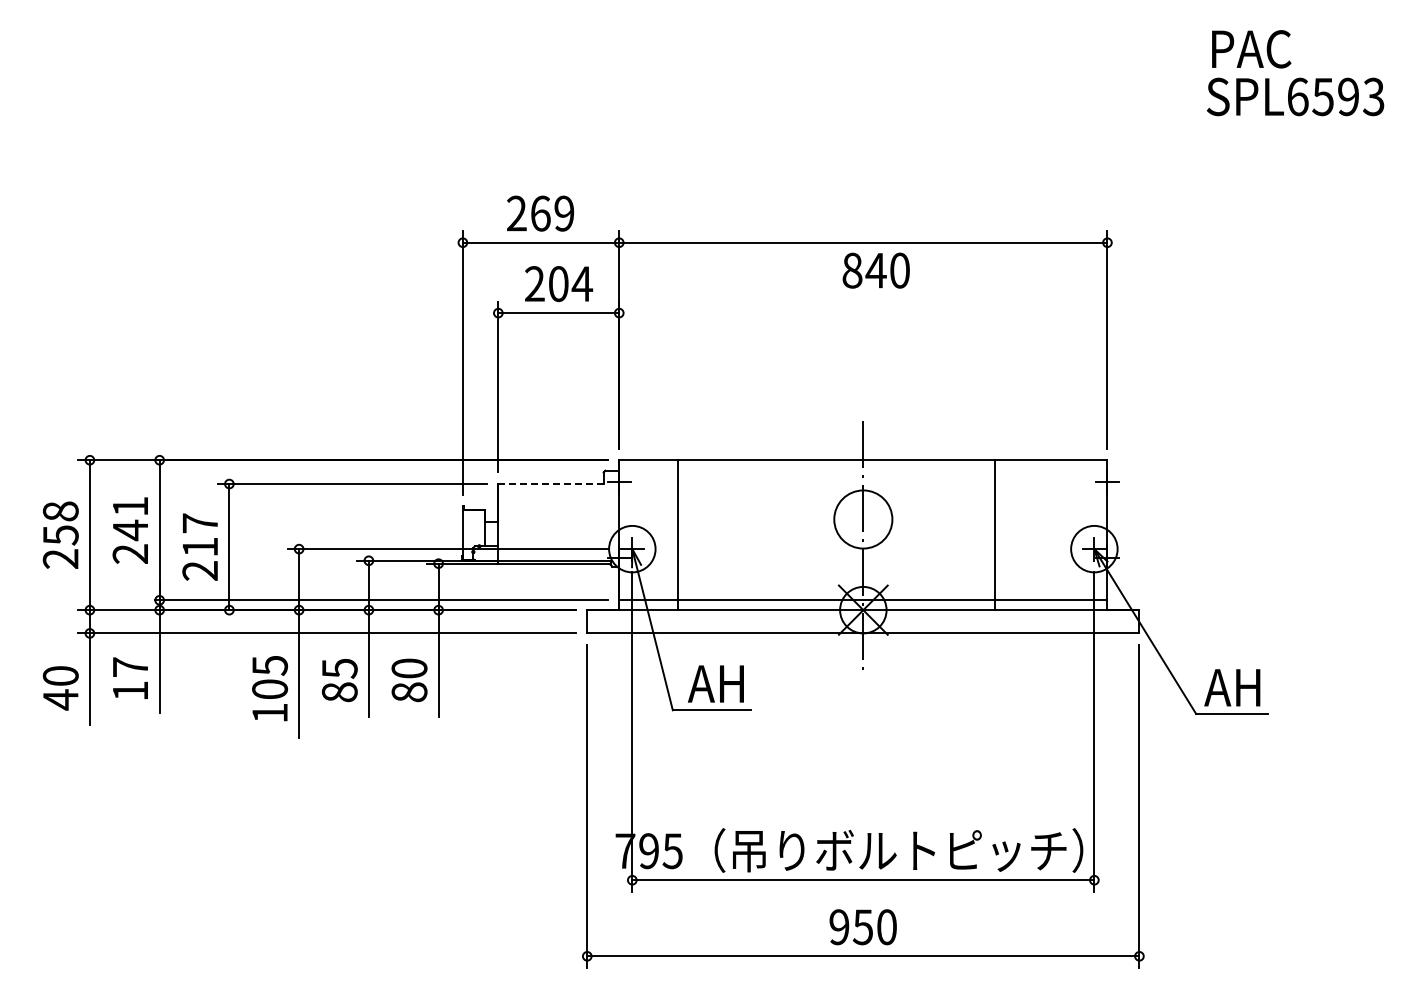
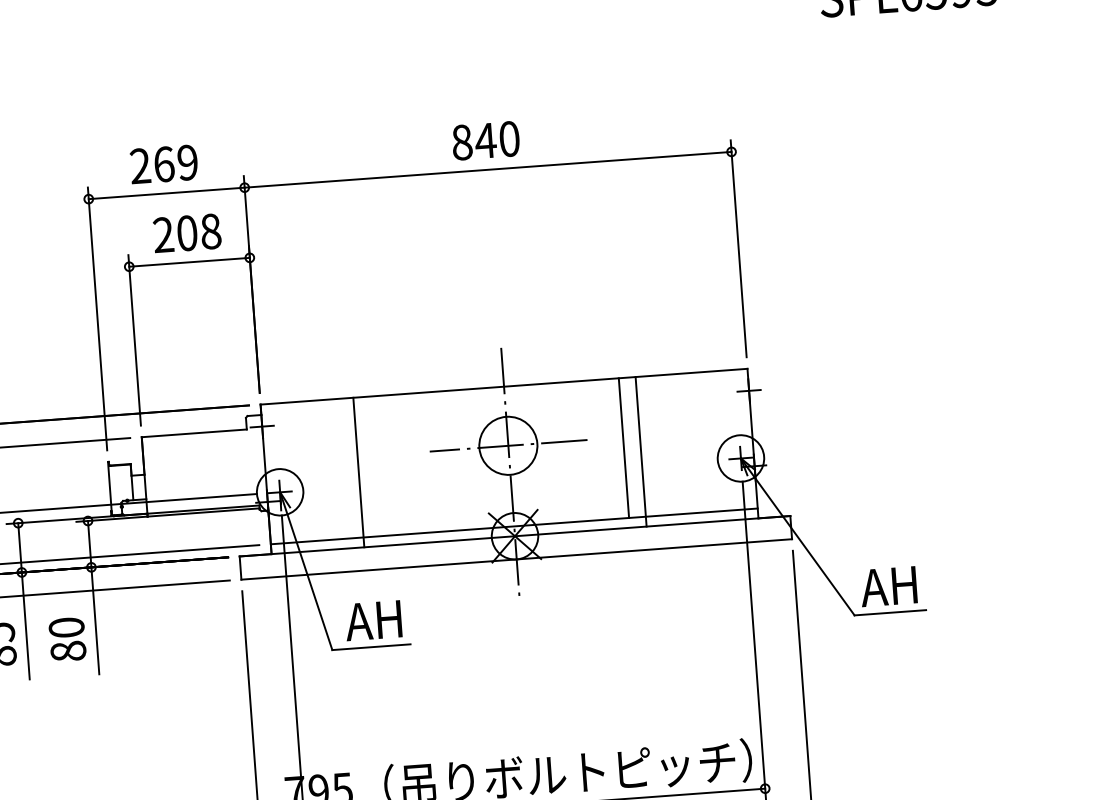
text: (875, 270) -> (485, 140), moved
text: (582, 284) -> (211, 232), 204 -> 208
line: (551, 484) -> (194, 433), dashed -> solid
line: (863, 519) -> (508, 445), added
line: (978, 530) -> (624, 448), added
line: (678, 535) -> (359, 472), moved

